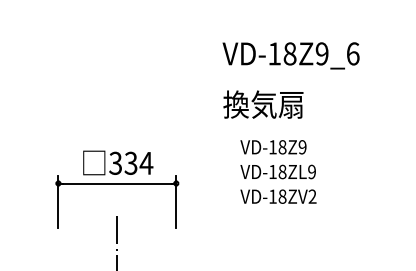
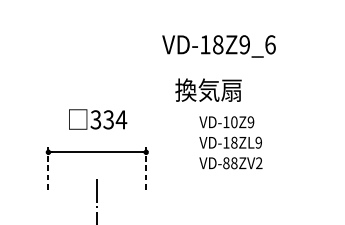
text: (290, 55) -> (218, 46), moved
text: (263, 104) -> (208, 90), moved
text: (282, 147) -> (234, 122), VD-18Z9 -> VD-10Z9
text: (118, 162) -> (98, 119), moved
text: (272, 196) -> (225, 163), VD-18ZV2 -> VD-88ZV2
line: (58, 202) -> (48, 168), solid -> dashed
line: (176, 202) -> (146, 168), solid -> dashed

